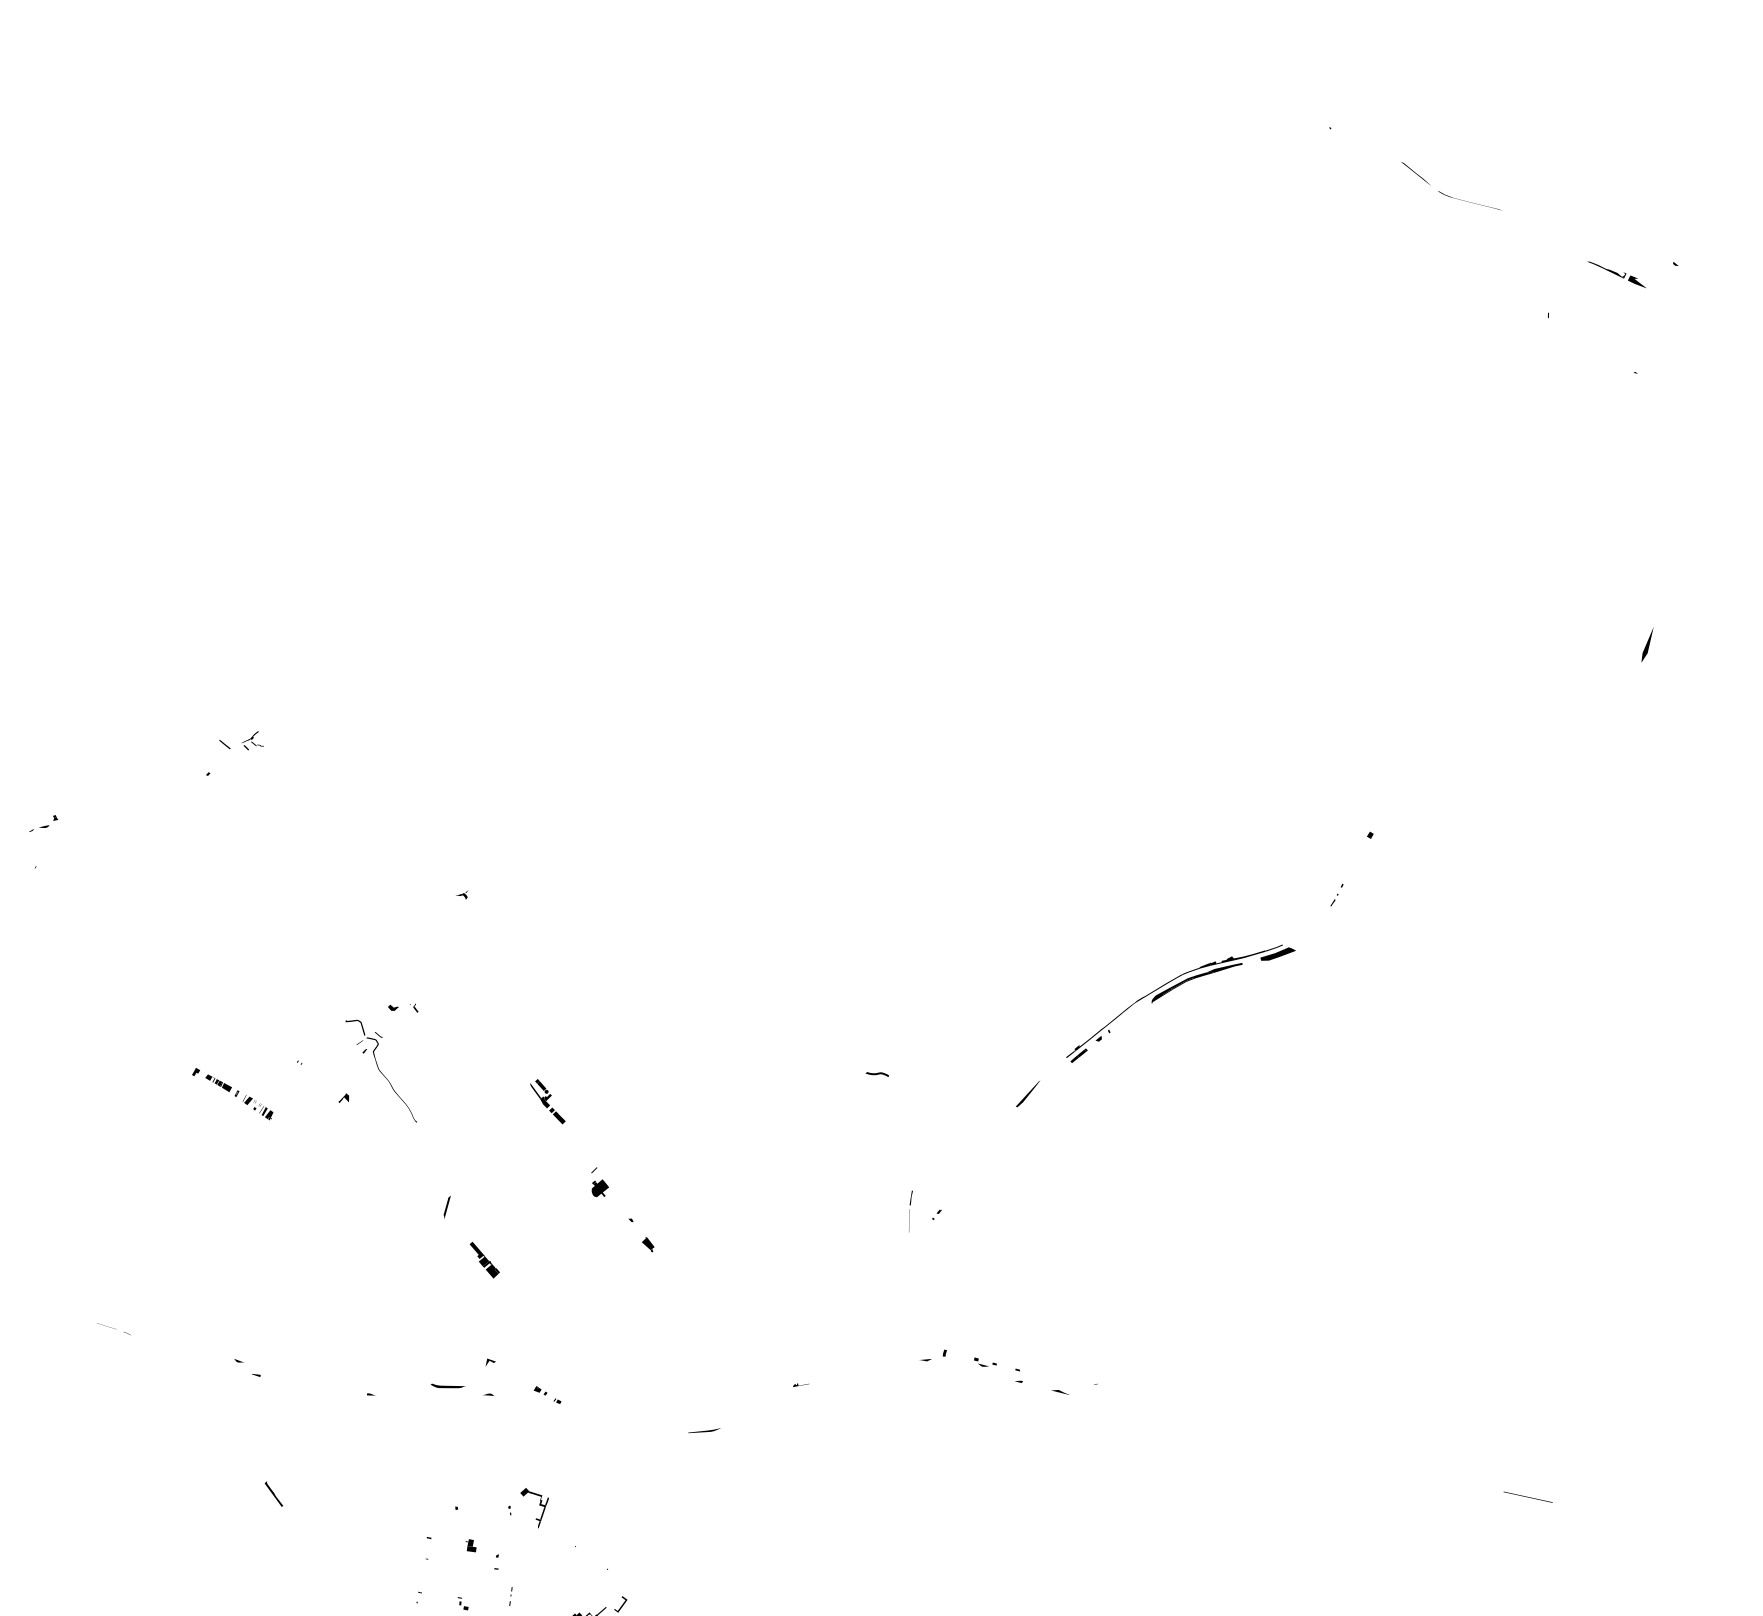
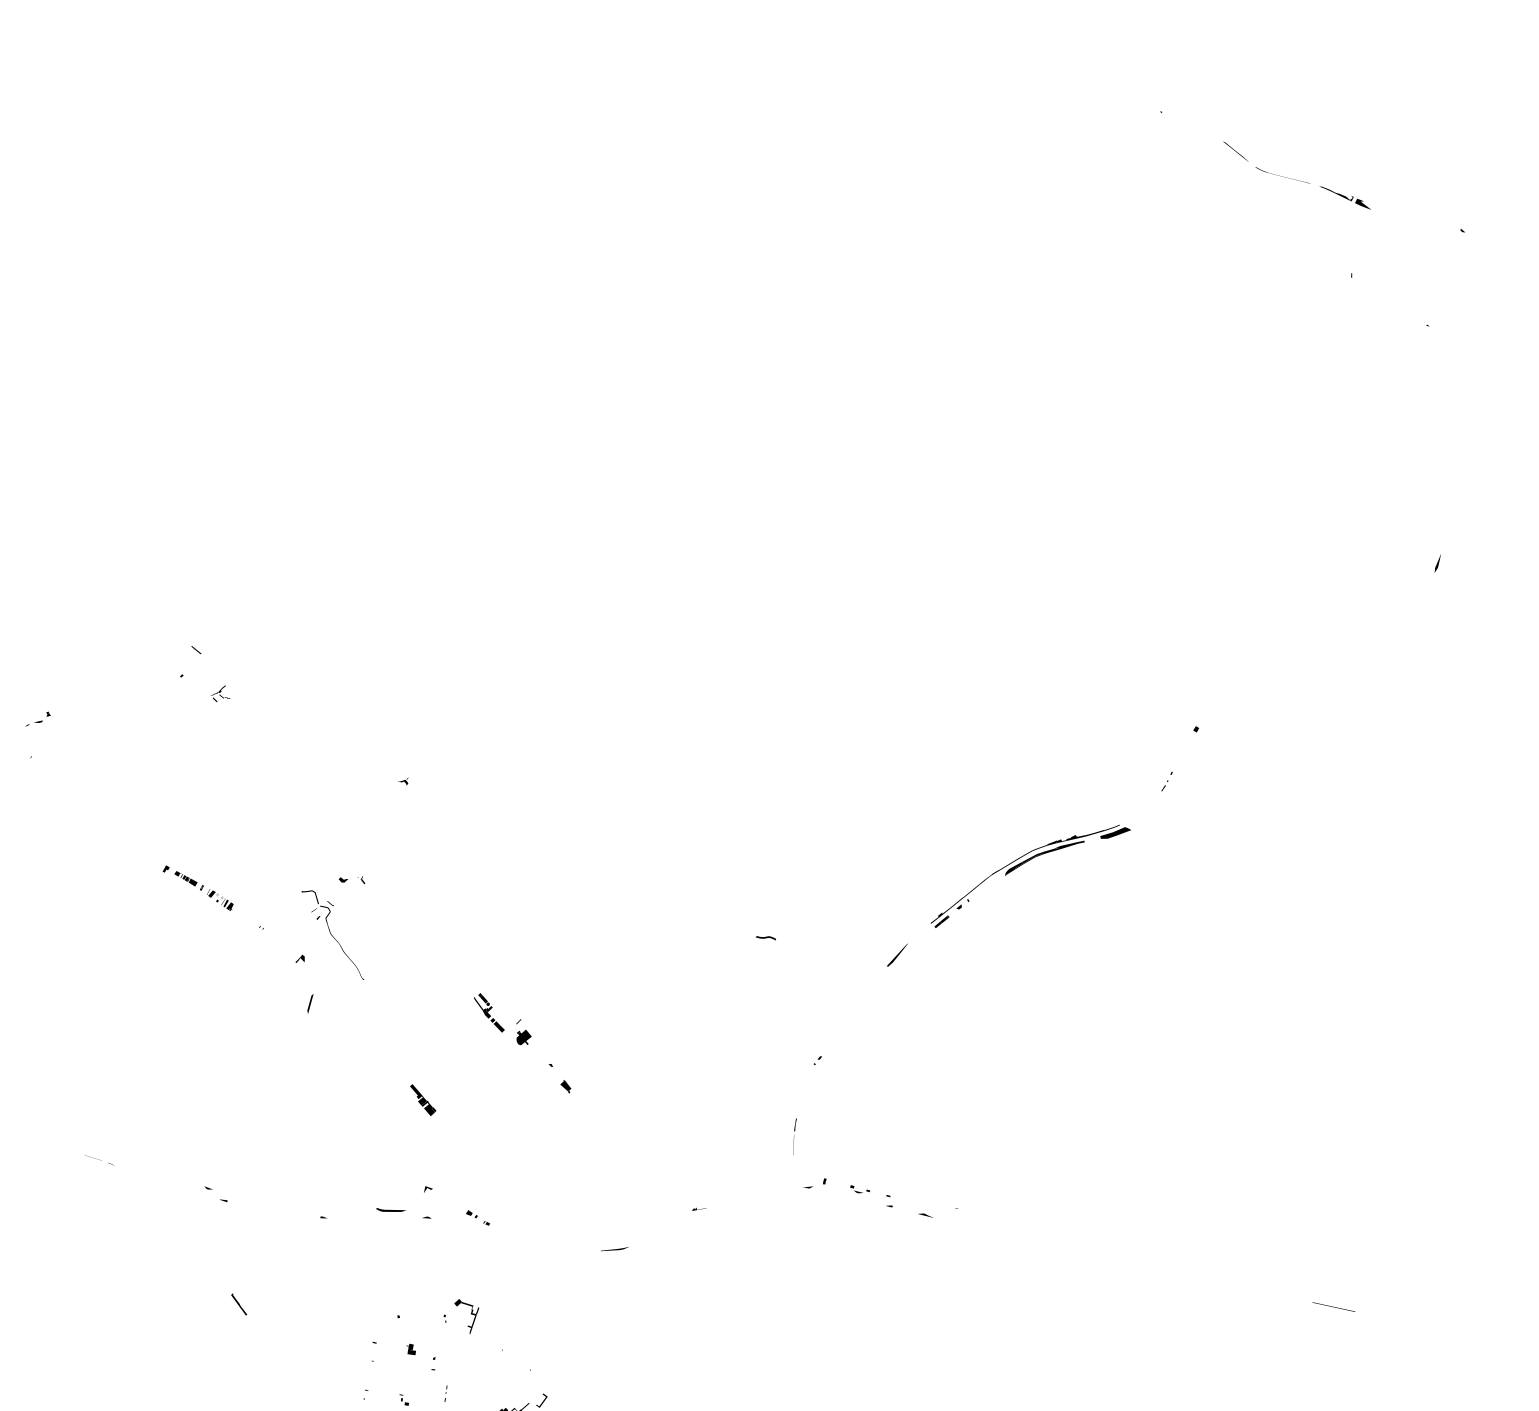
part: (1615, 274) -> (1344, 197), moved
part: (1646, 645) -> (1437, 563), size x0.62
part: (252, 740) -> (220, 693), moved
part: (231, 1093) -> (197, 887), moved
part: (548, 1101) -> (489, 1012), moved
line: (447, 1206) -> (310, 1003), moved
part: (910, 1211) -> (794, 1136), moved

